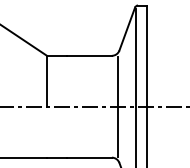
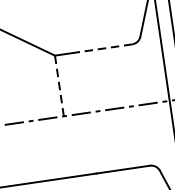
line: (88, 55) -> (104, 48), solid -> dashed
line: (47, 81) -> (60, 86), solid -> dashed
line: (117, 106) -> (147, 103), removed

